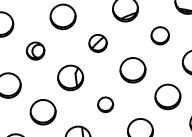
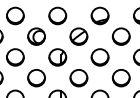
part: (159, 35) -> (120, 36), size x1.43
part: (97, 43) -> (78, 36), size x1.43
part: (35, 50) -> (36, 36), size x1.43
part: (104, 105) -> (78, 78), size x1.67

